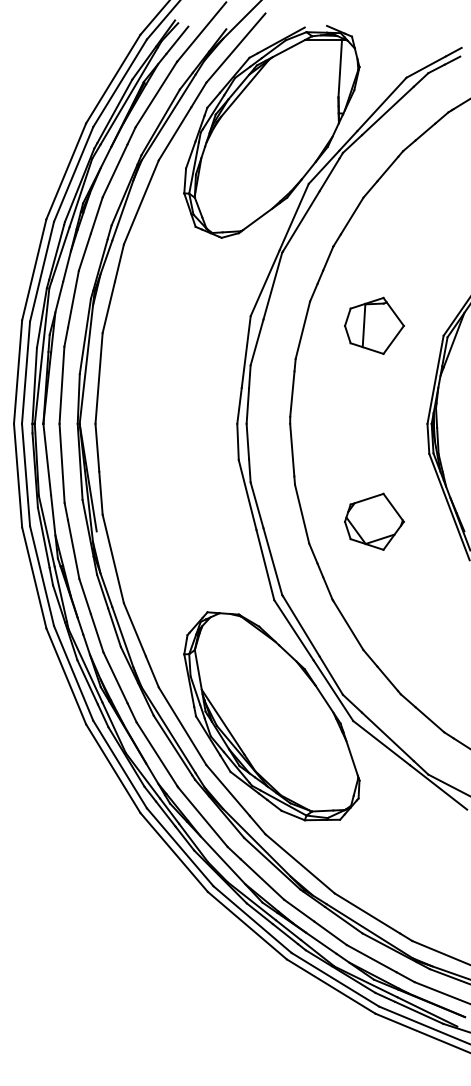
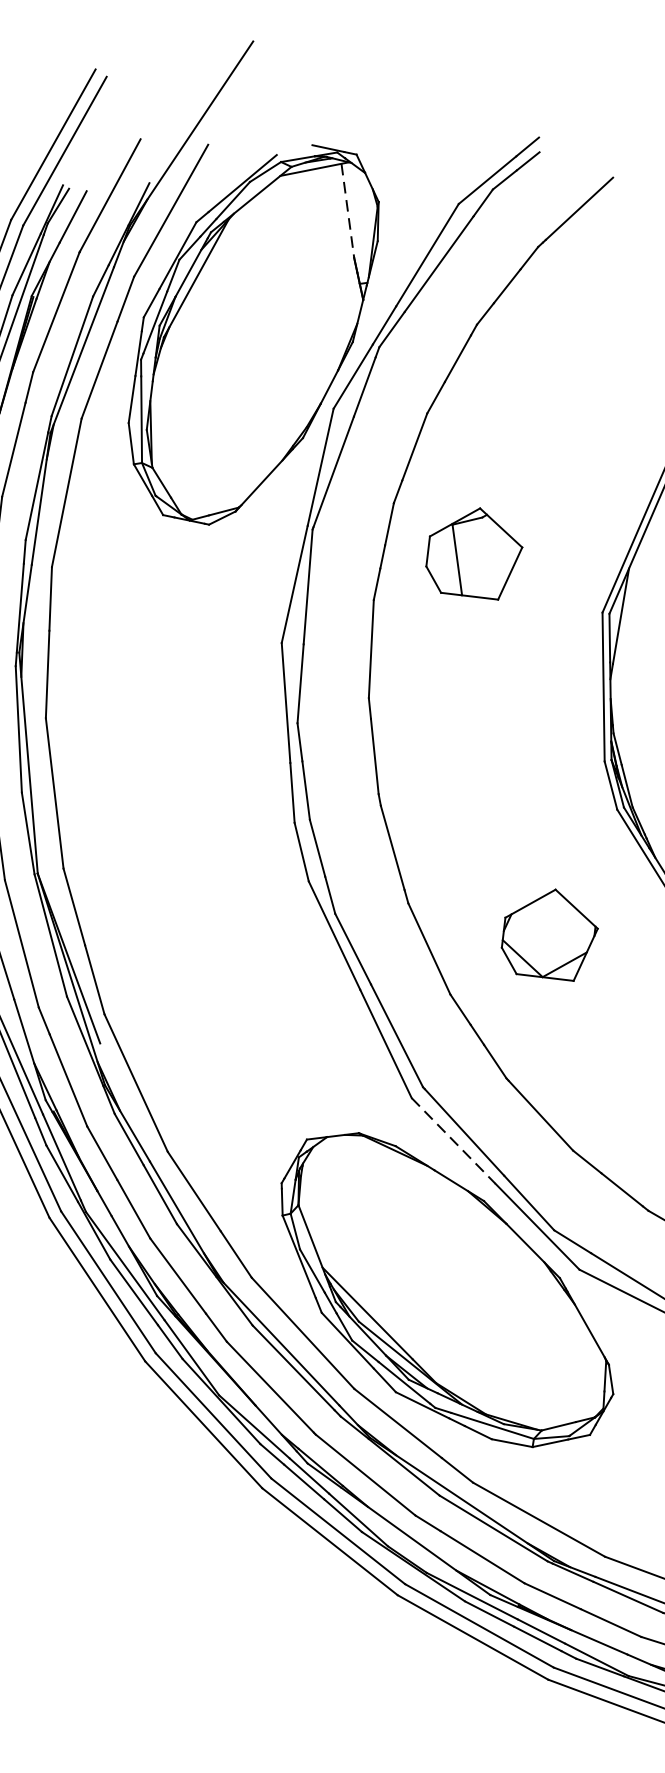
line: (340, 68) -> (348, 210), solid -> dashed
part: (374, 325) -> (474, 556), moved
line: (294, 630) -> (454, 1141), solid -> dashed

